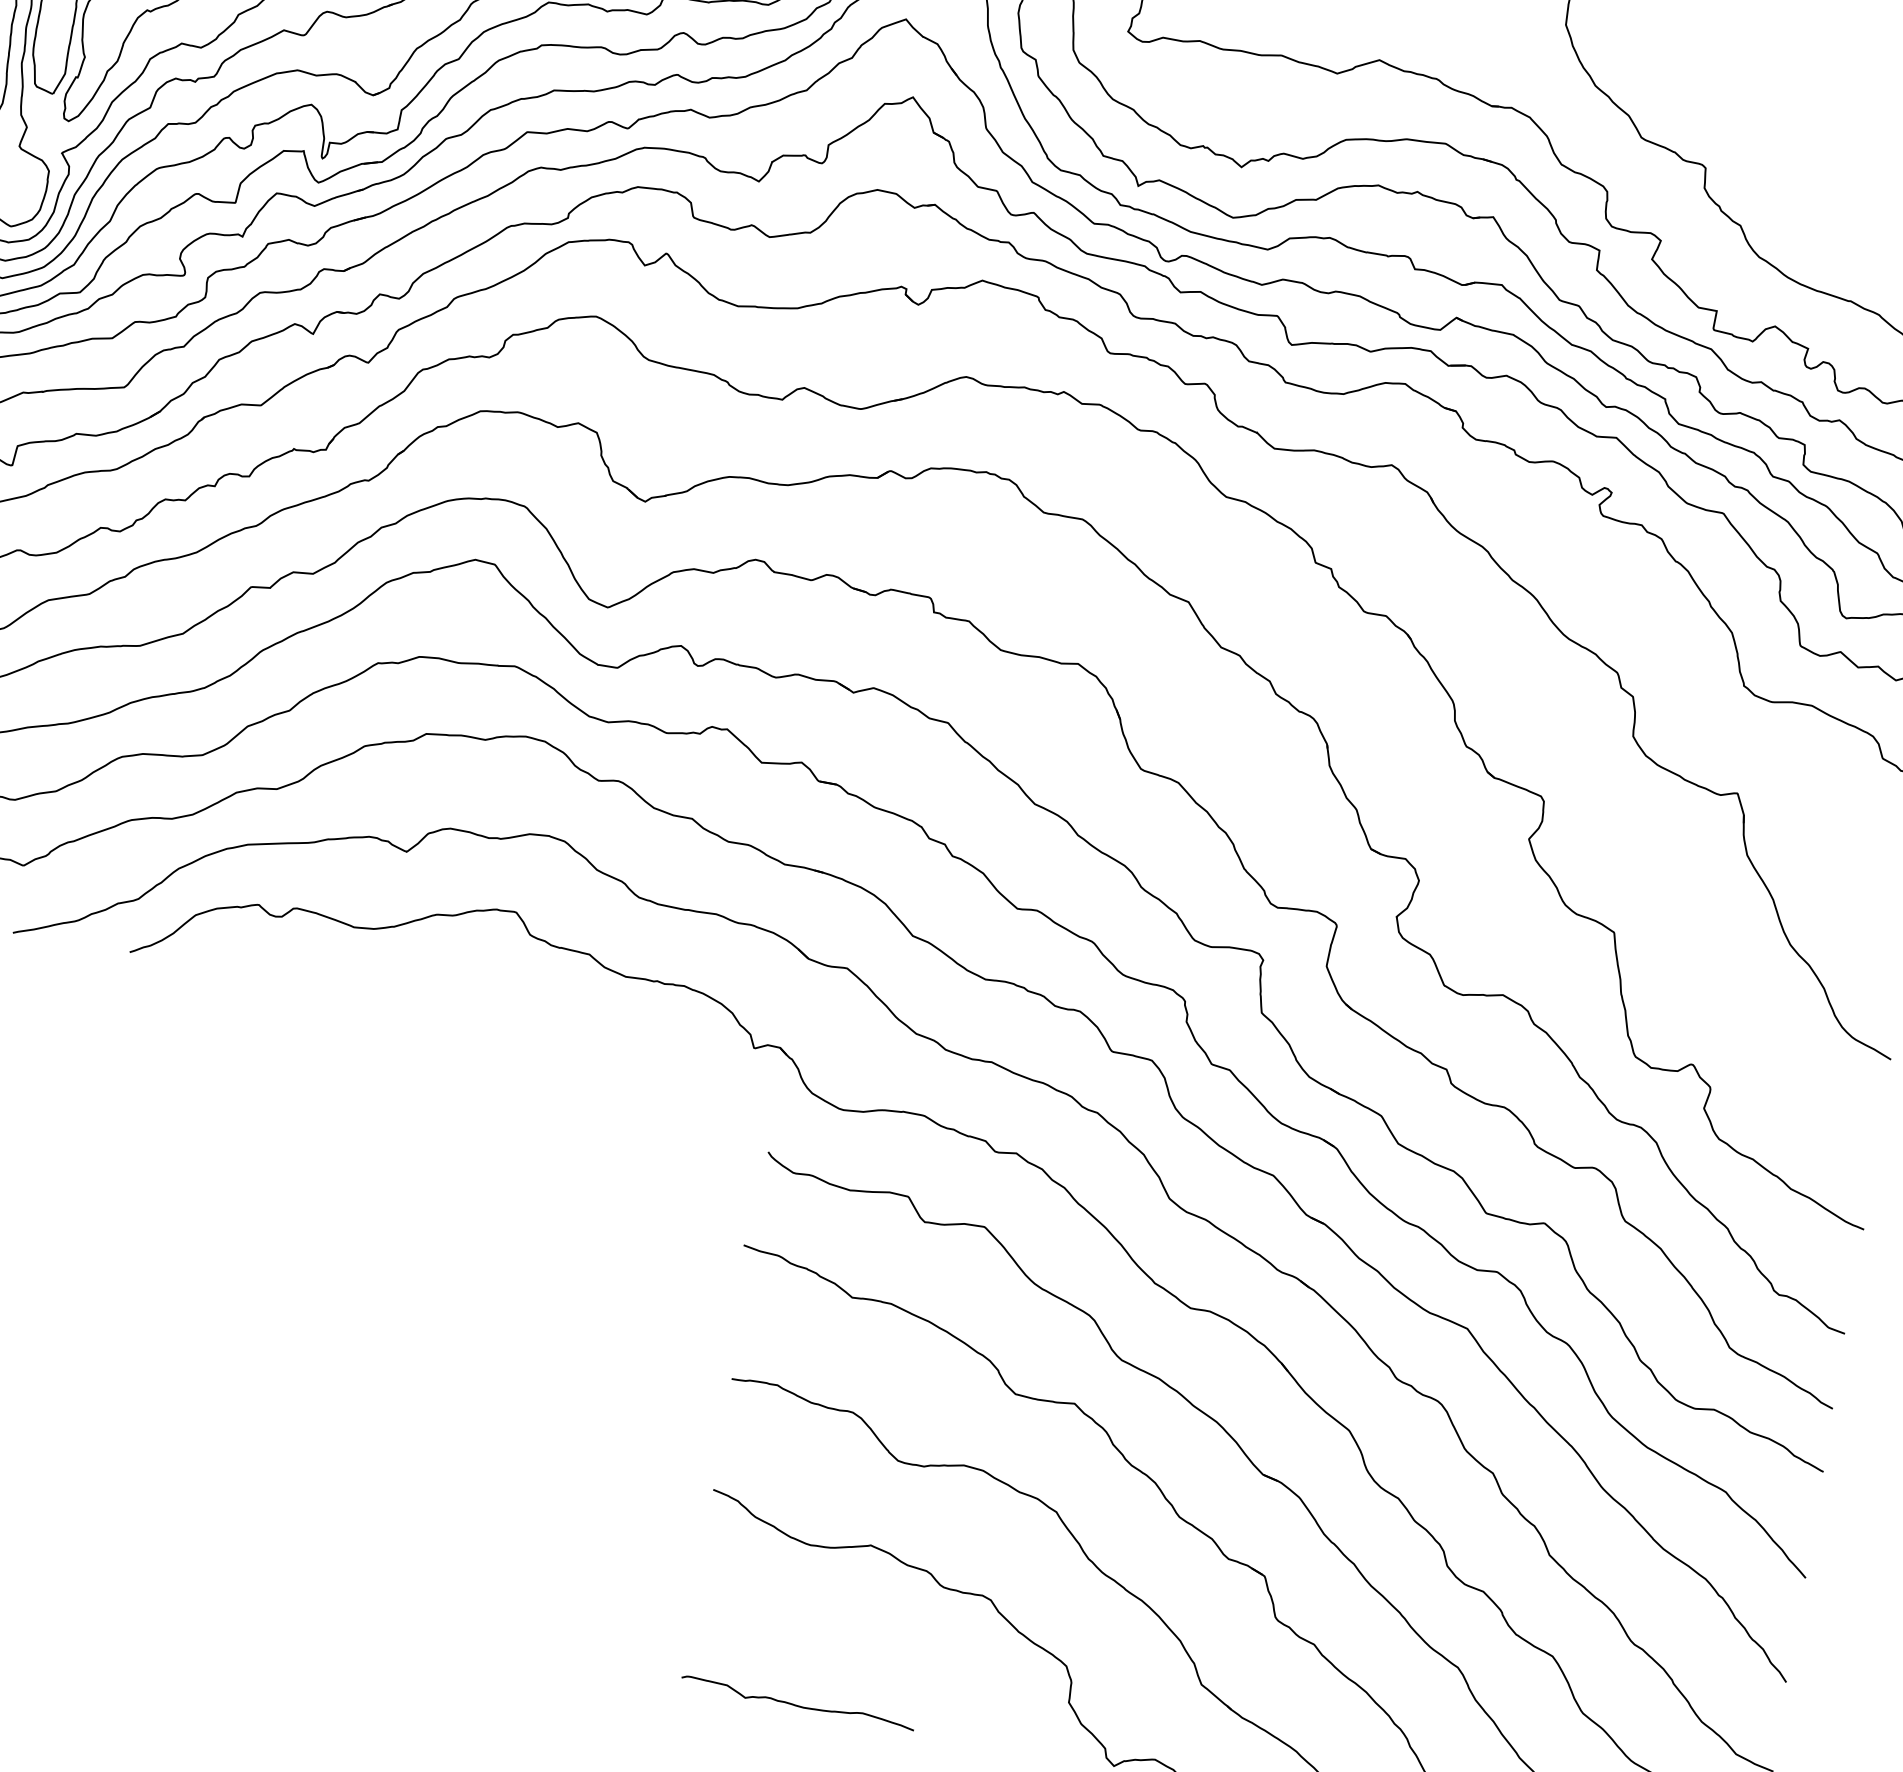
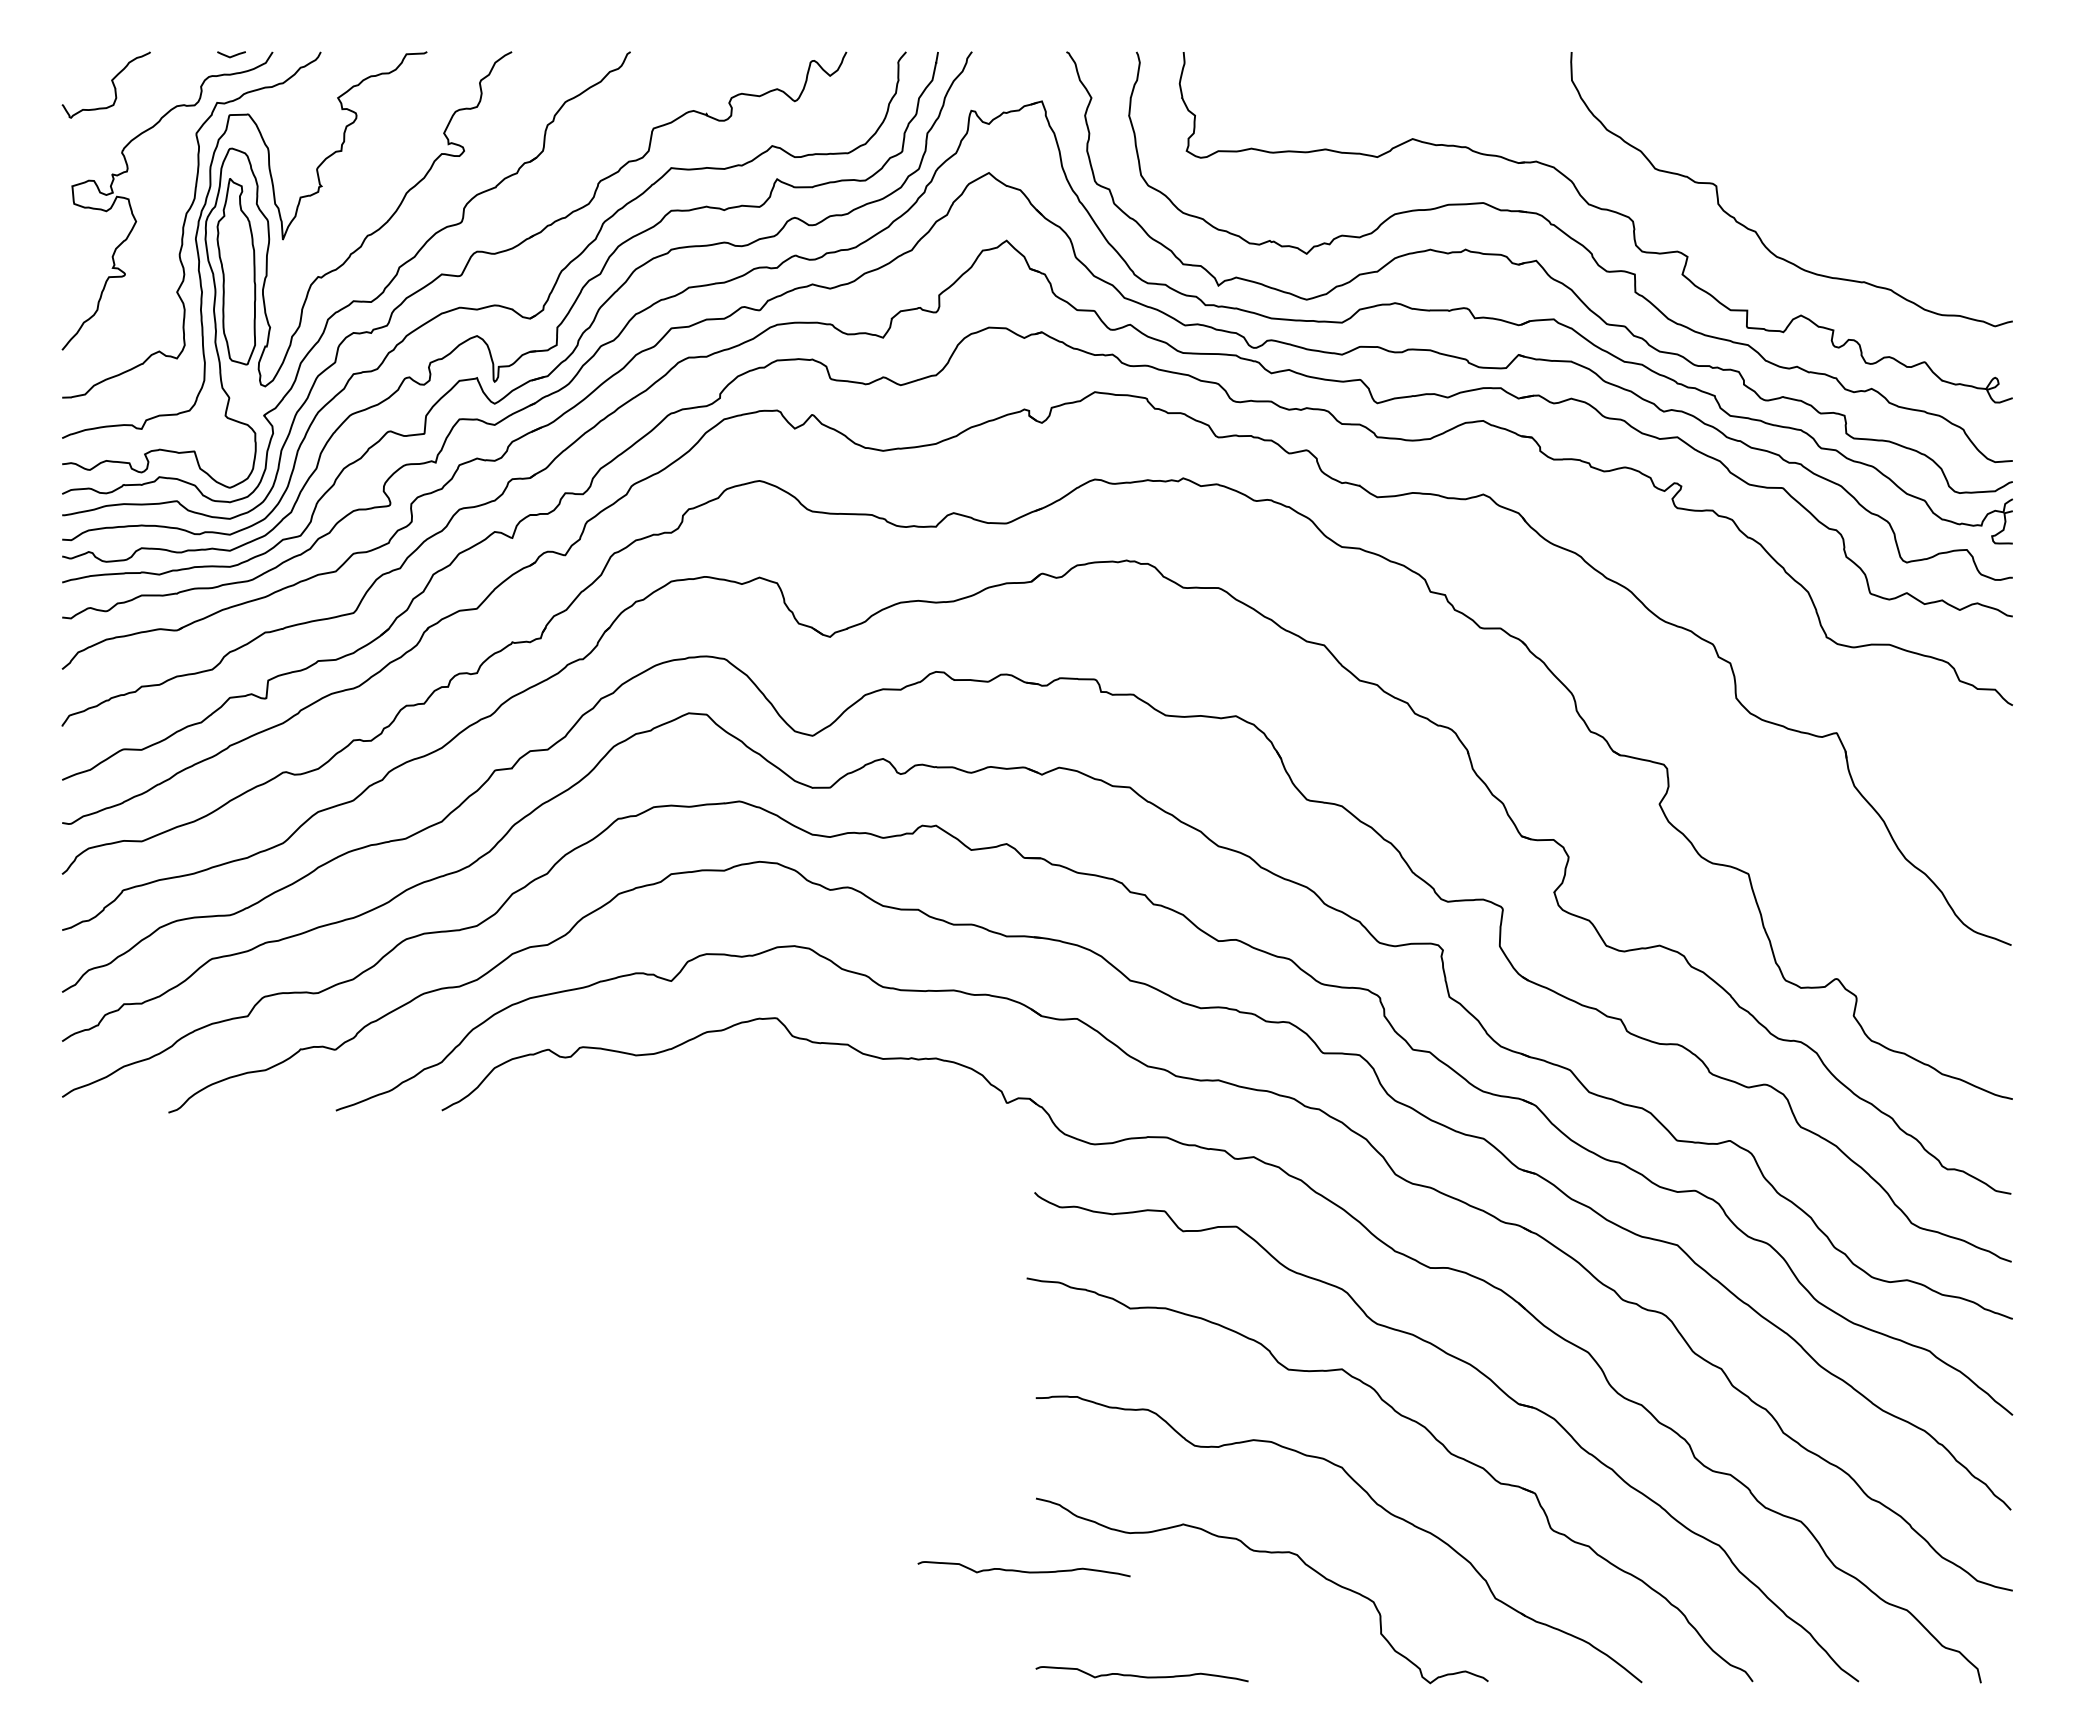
curve: (685, 1566) -> (1022, 1570), added

